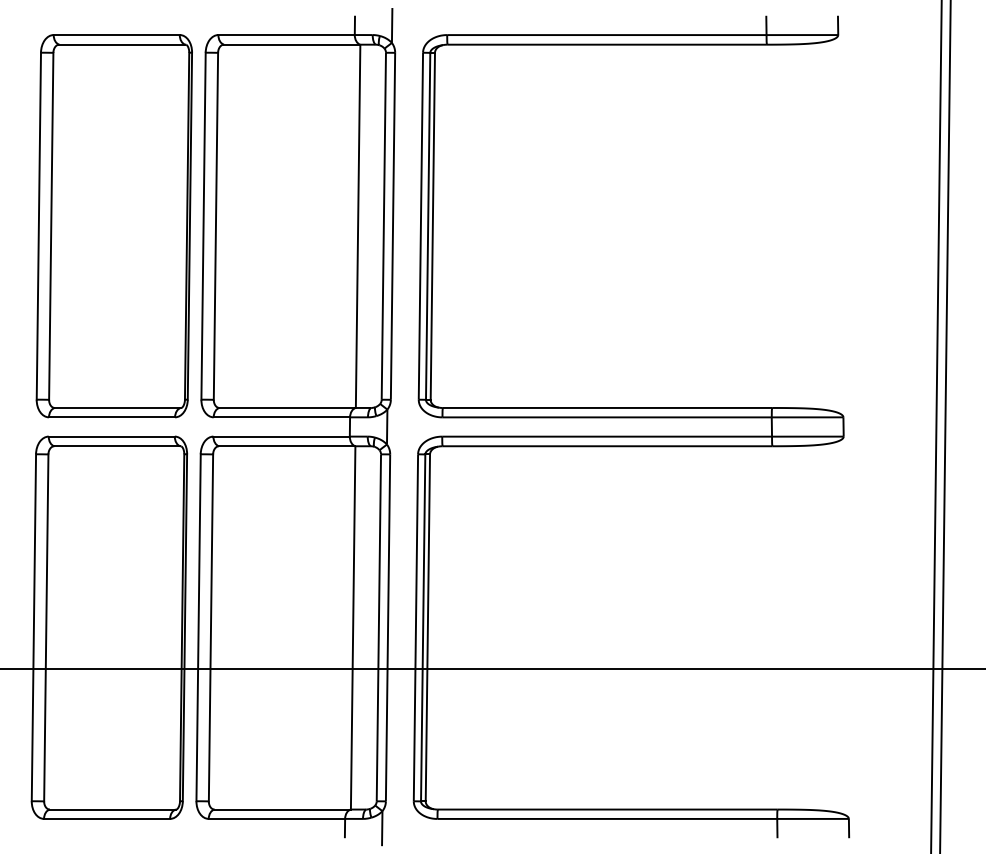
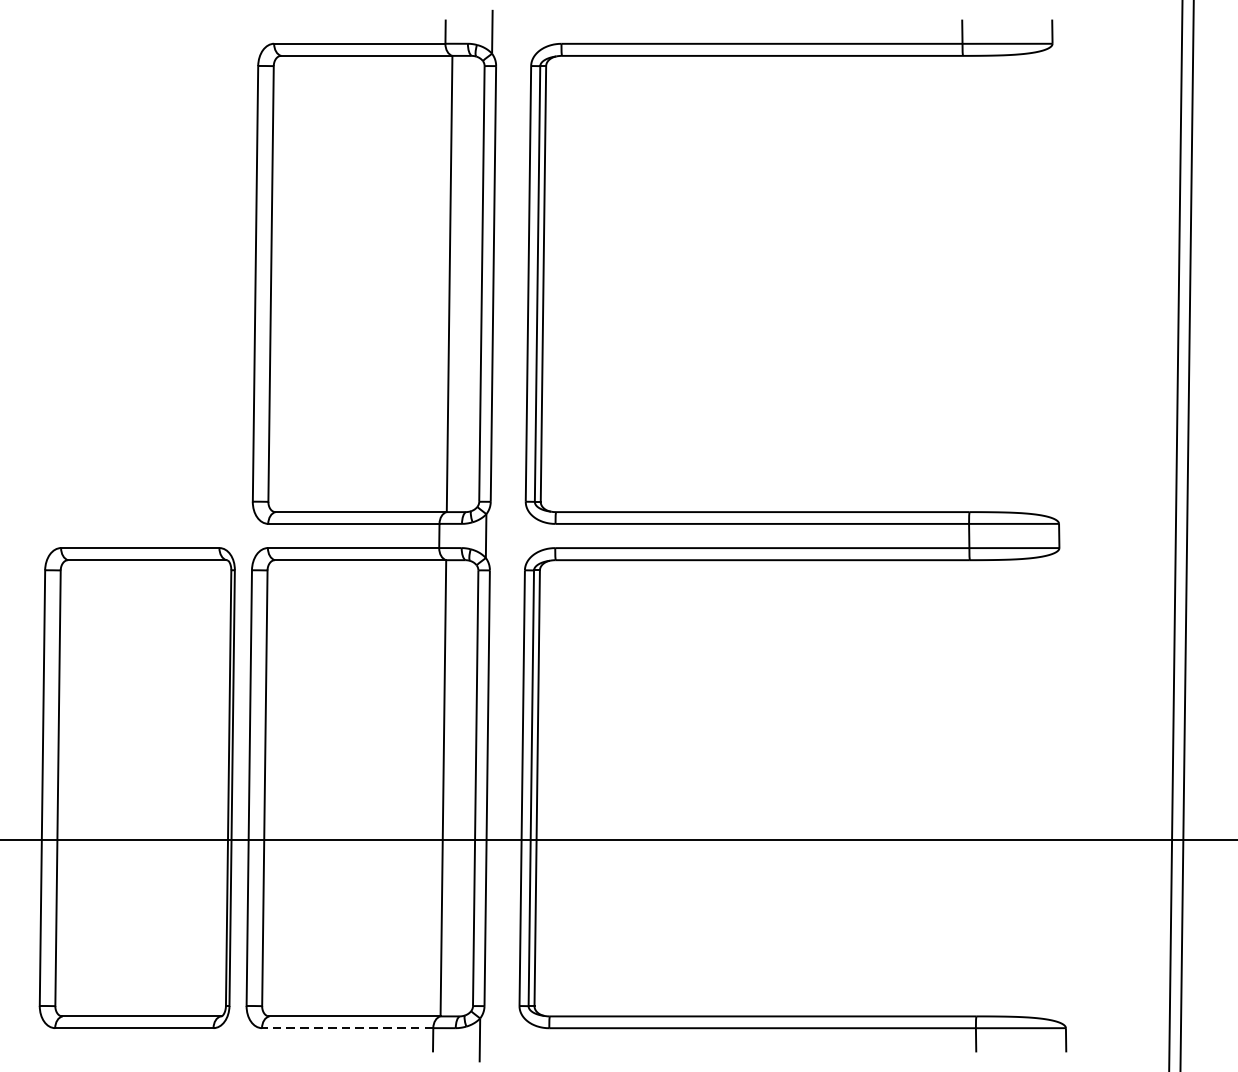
part: (113, 226) -> (142, 284), removed
line: (276, 818) -> (347, 1027), solid -> dashed

